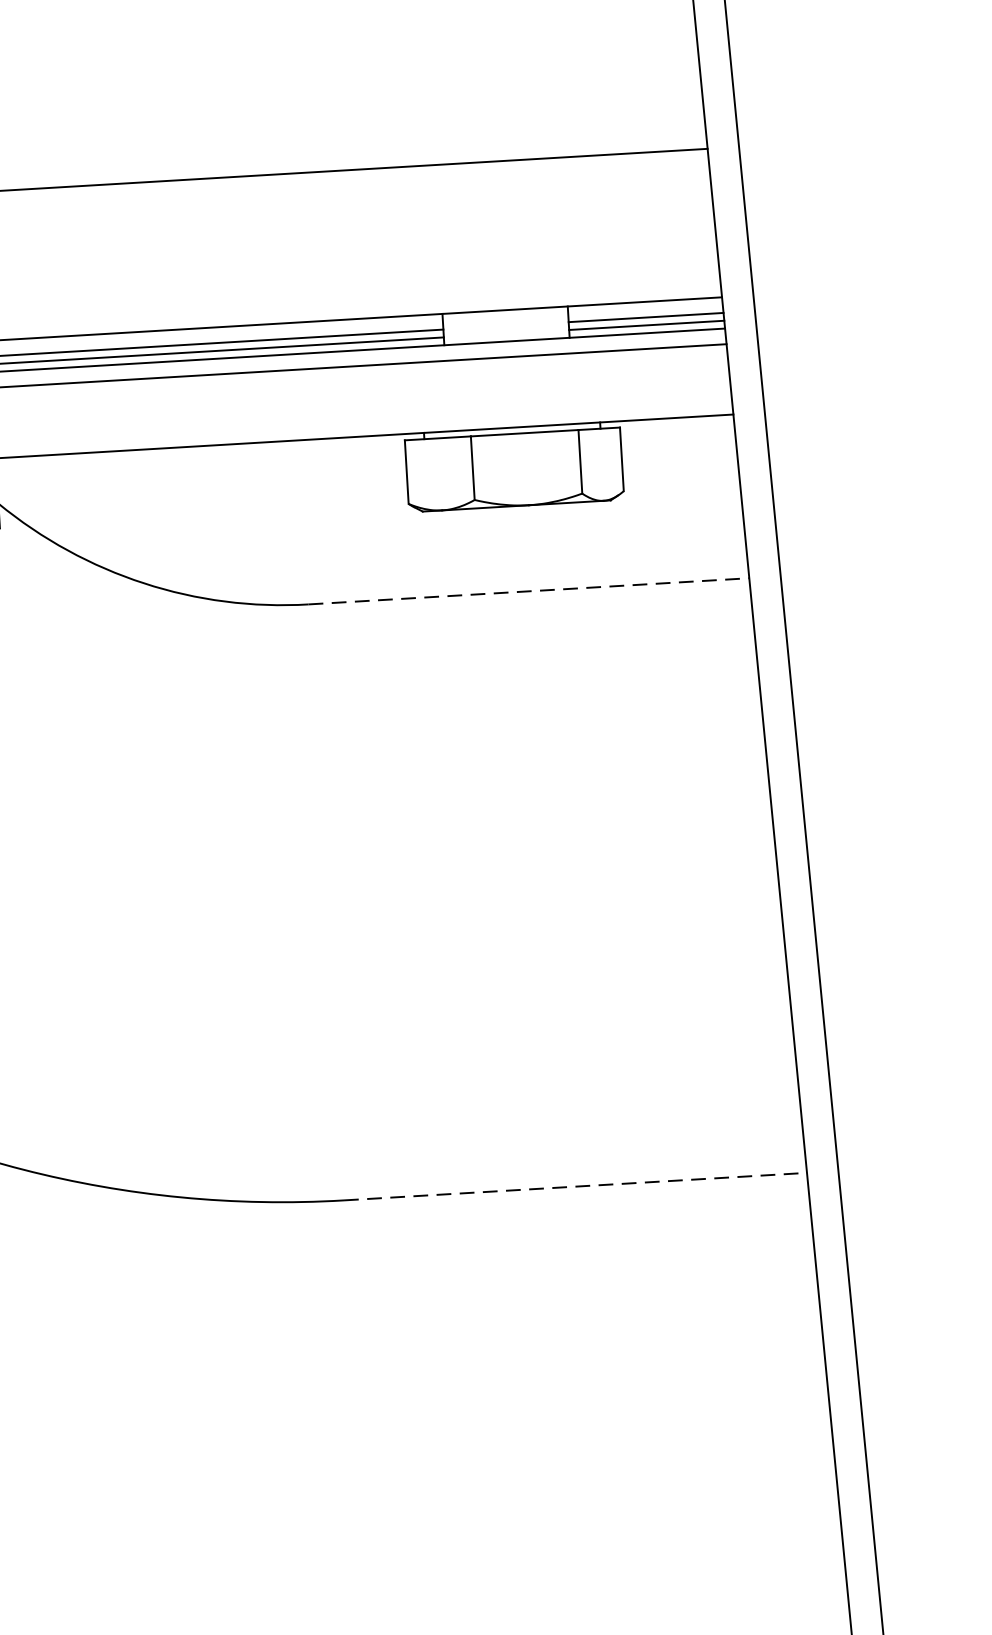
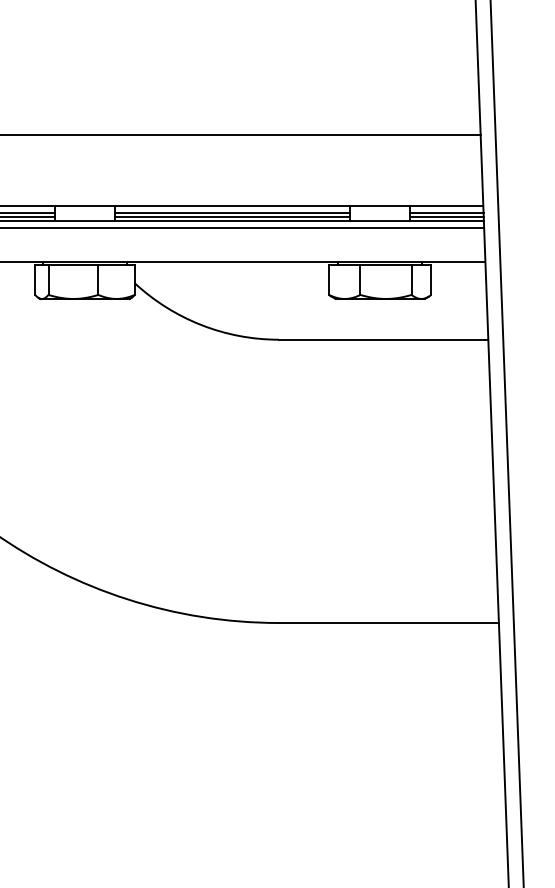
line: (528, 590) -> (383, 339), dashed -> solid
line: (576, 1187) -> (389, 623), dashed -> solid

